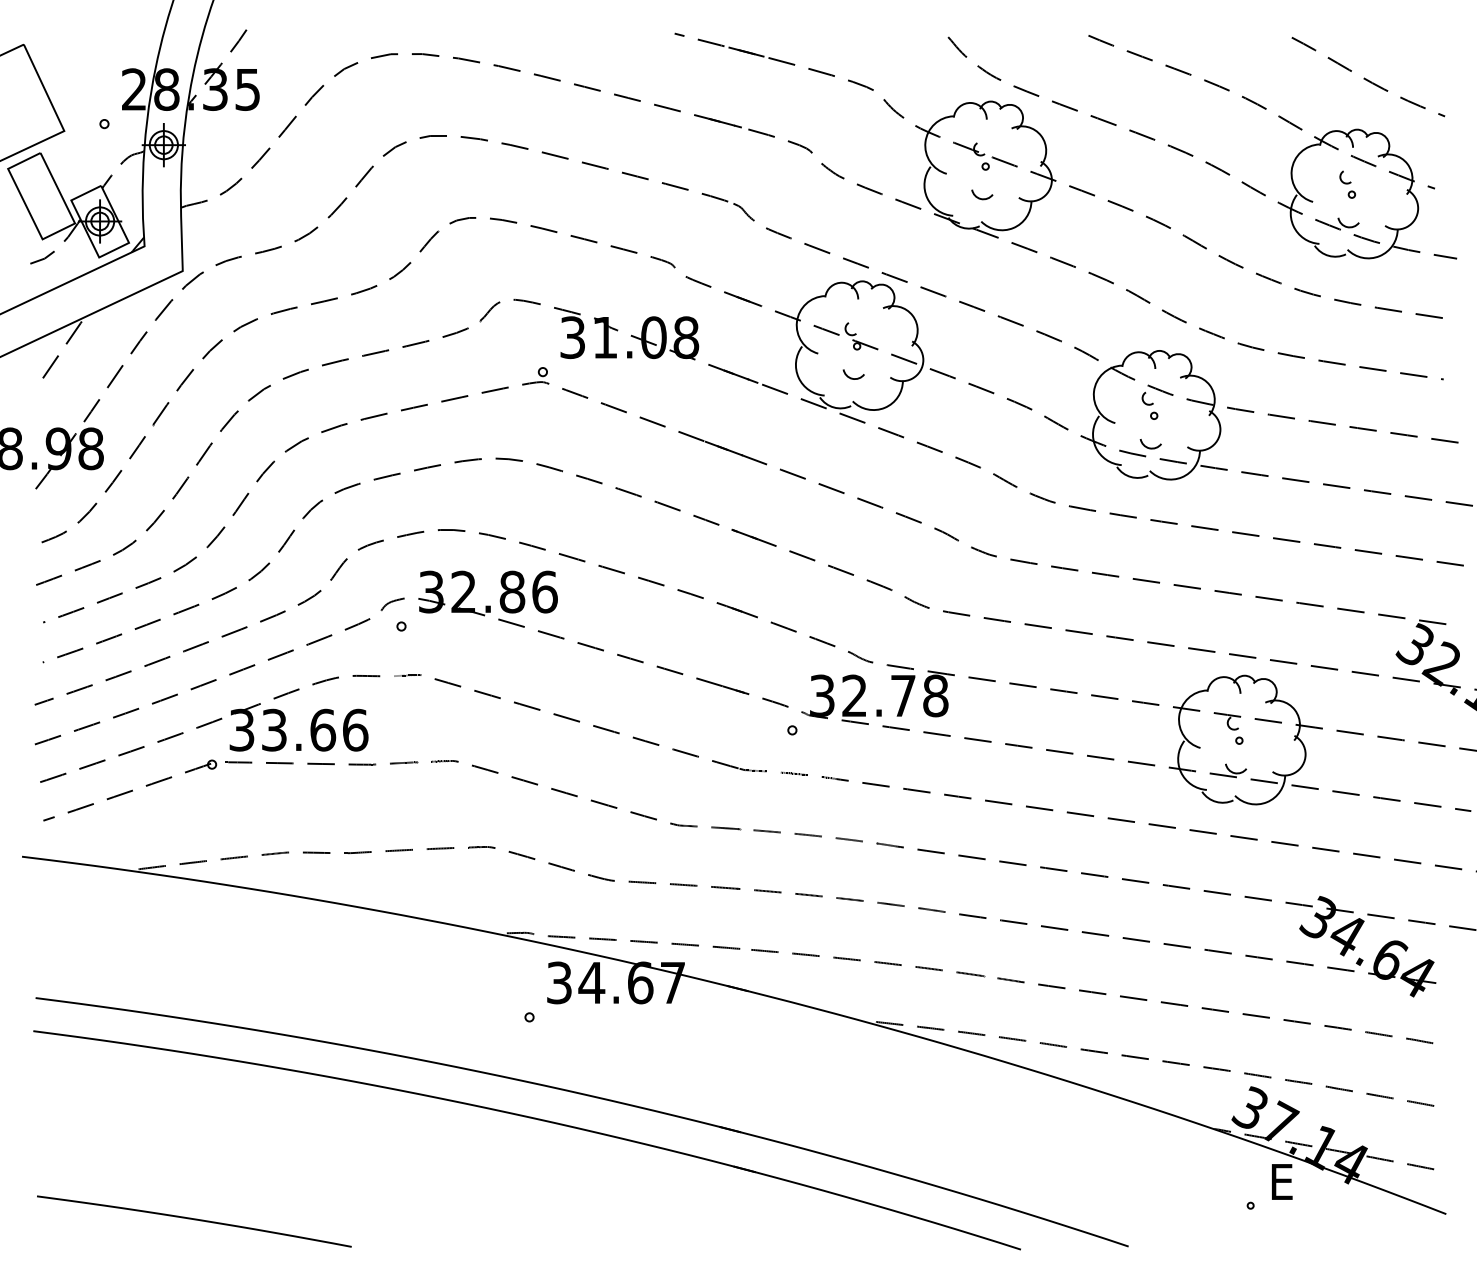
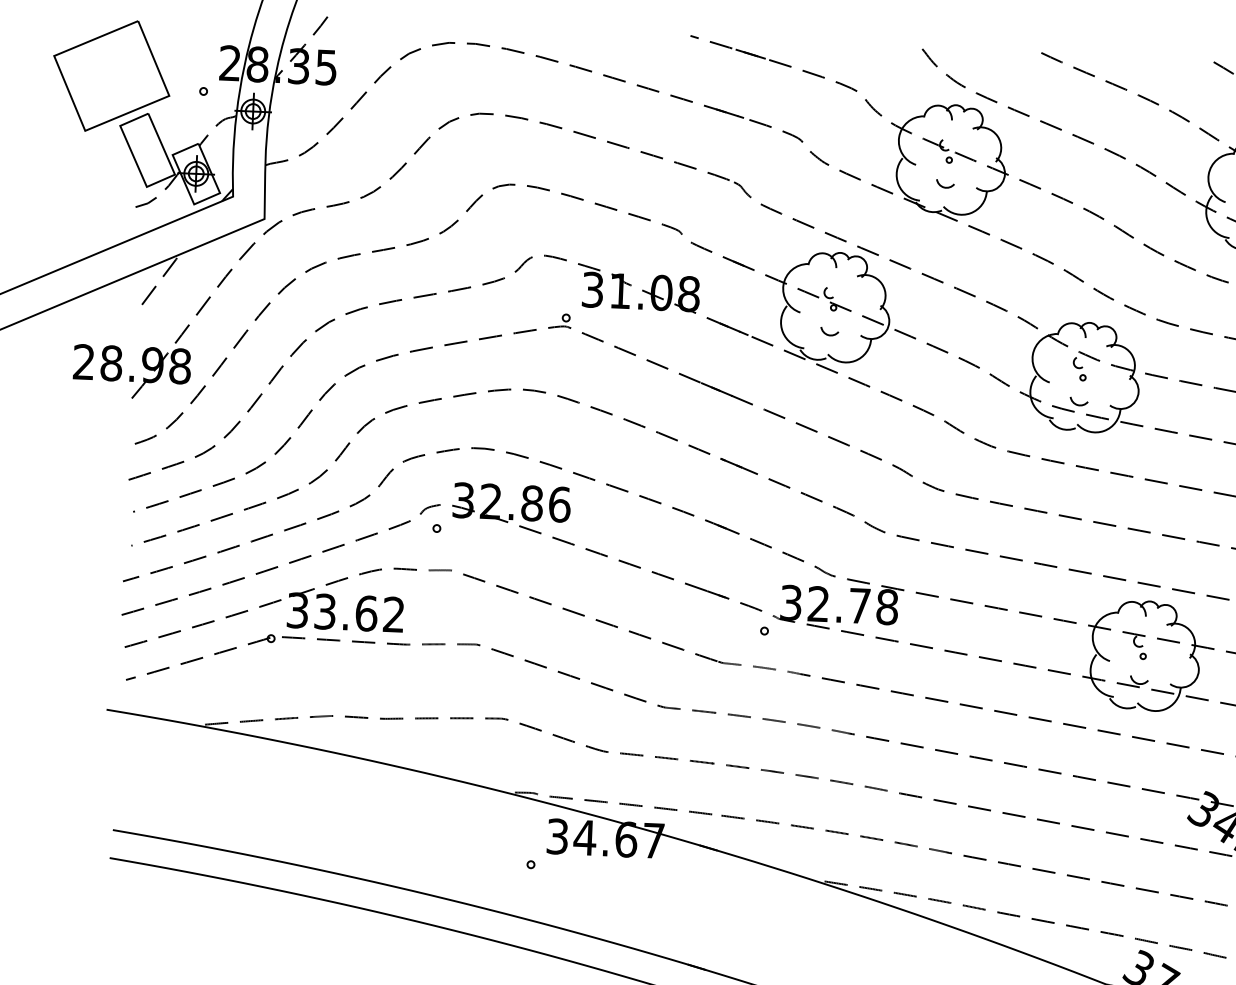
text: (355, 729) -> (394, 614), 33.66 -> 33.62

